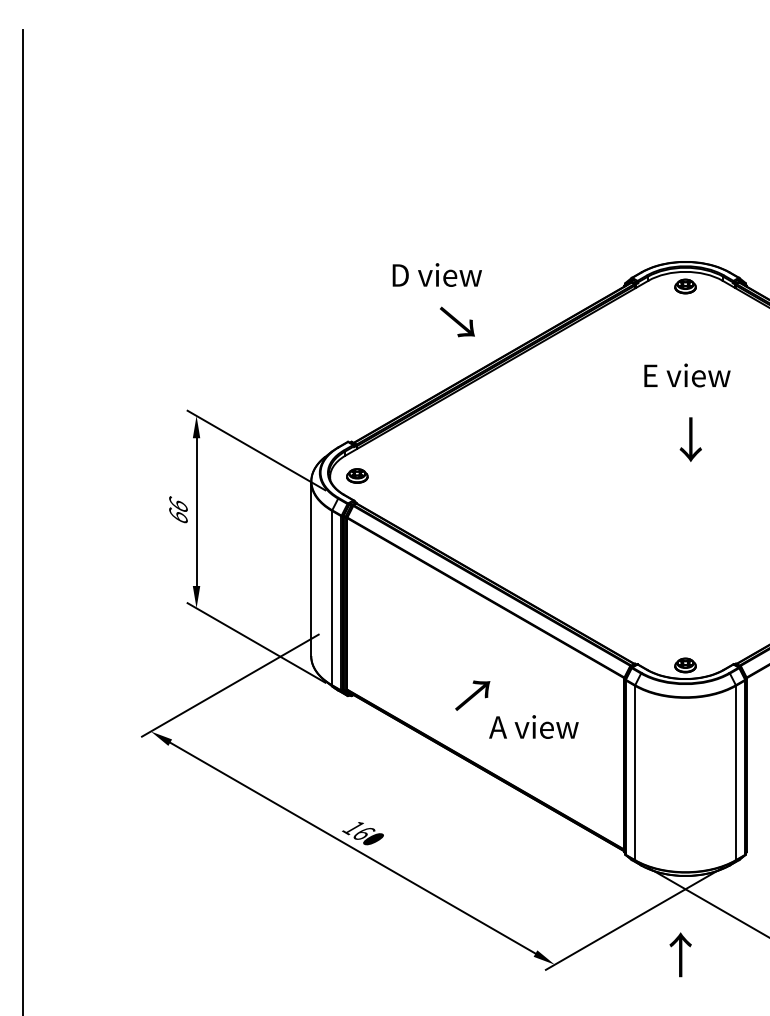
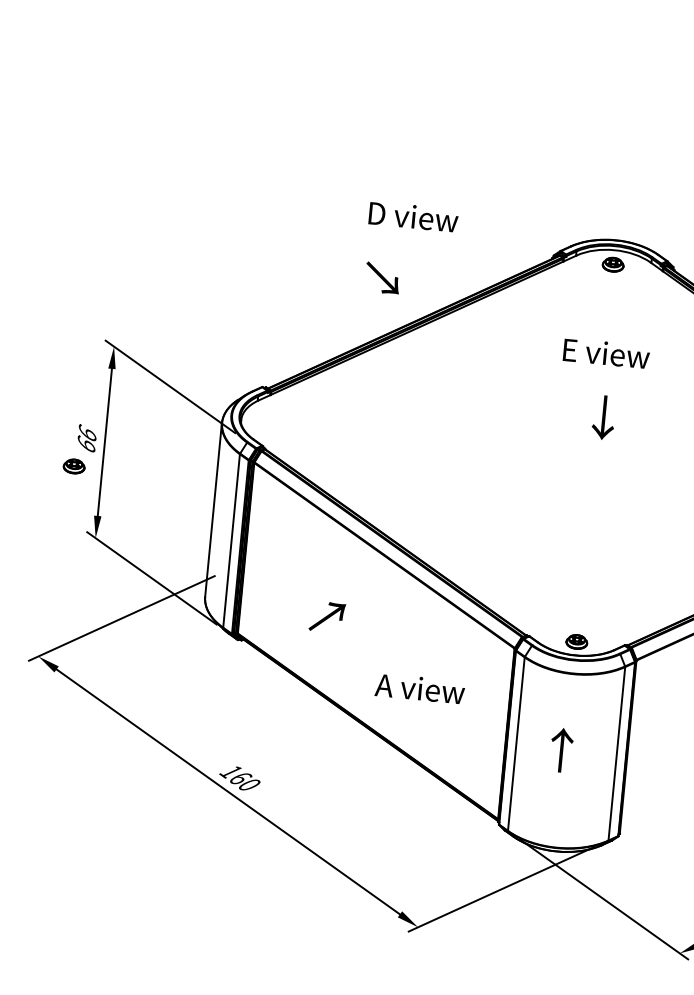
text: (436, 274) -> (412, 216), moved
part: (357, 475) -> (74, 466), moved
text: (472, 695) -> (327, 616), moved
text: (680, 954) -> (561, 749), moved

